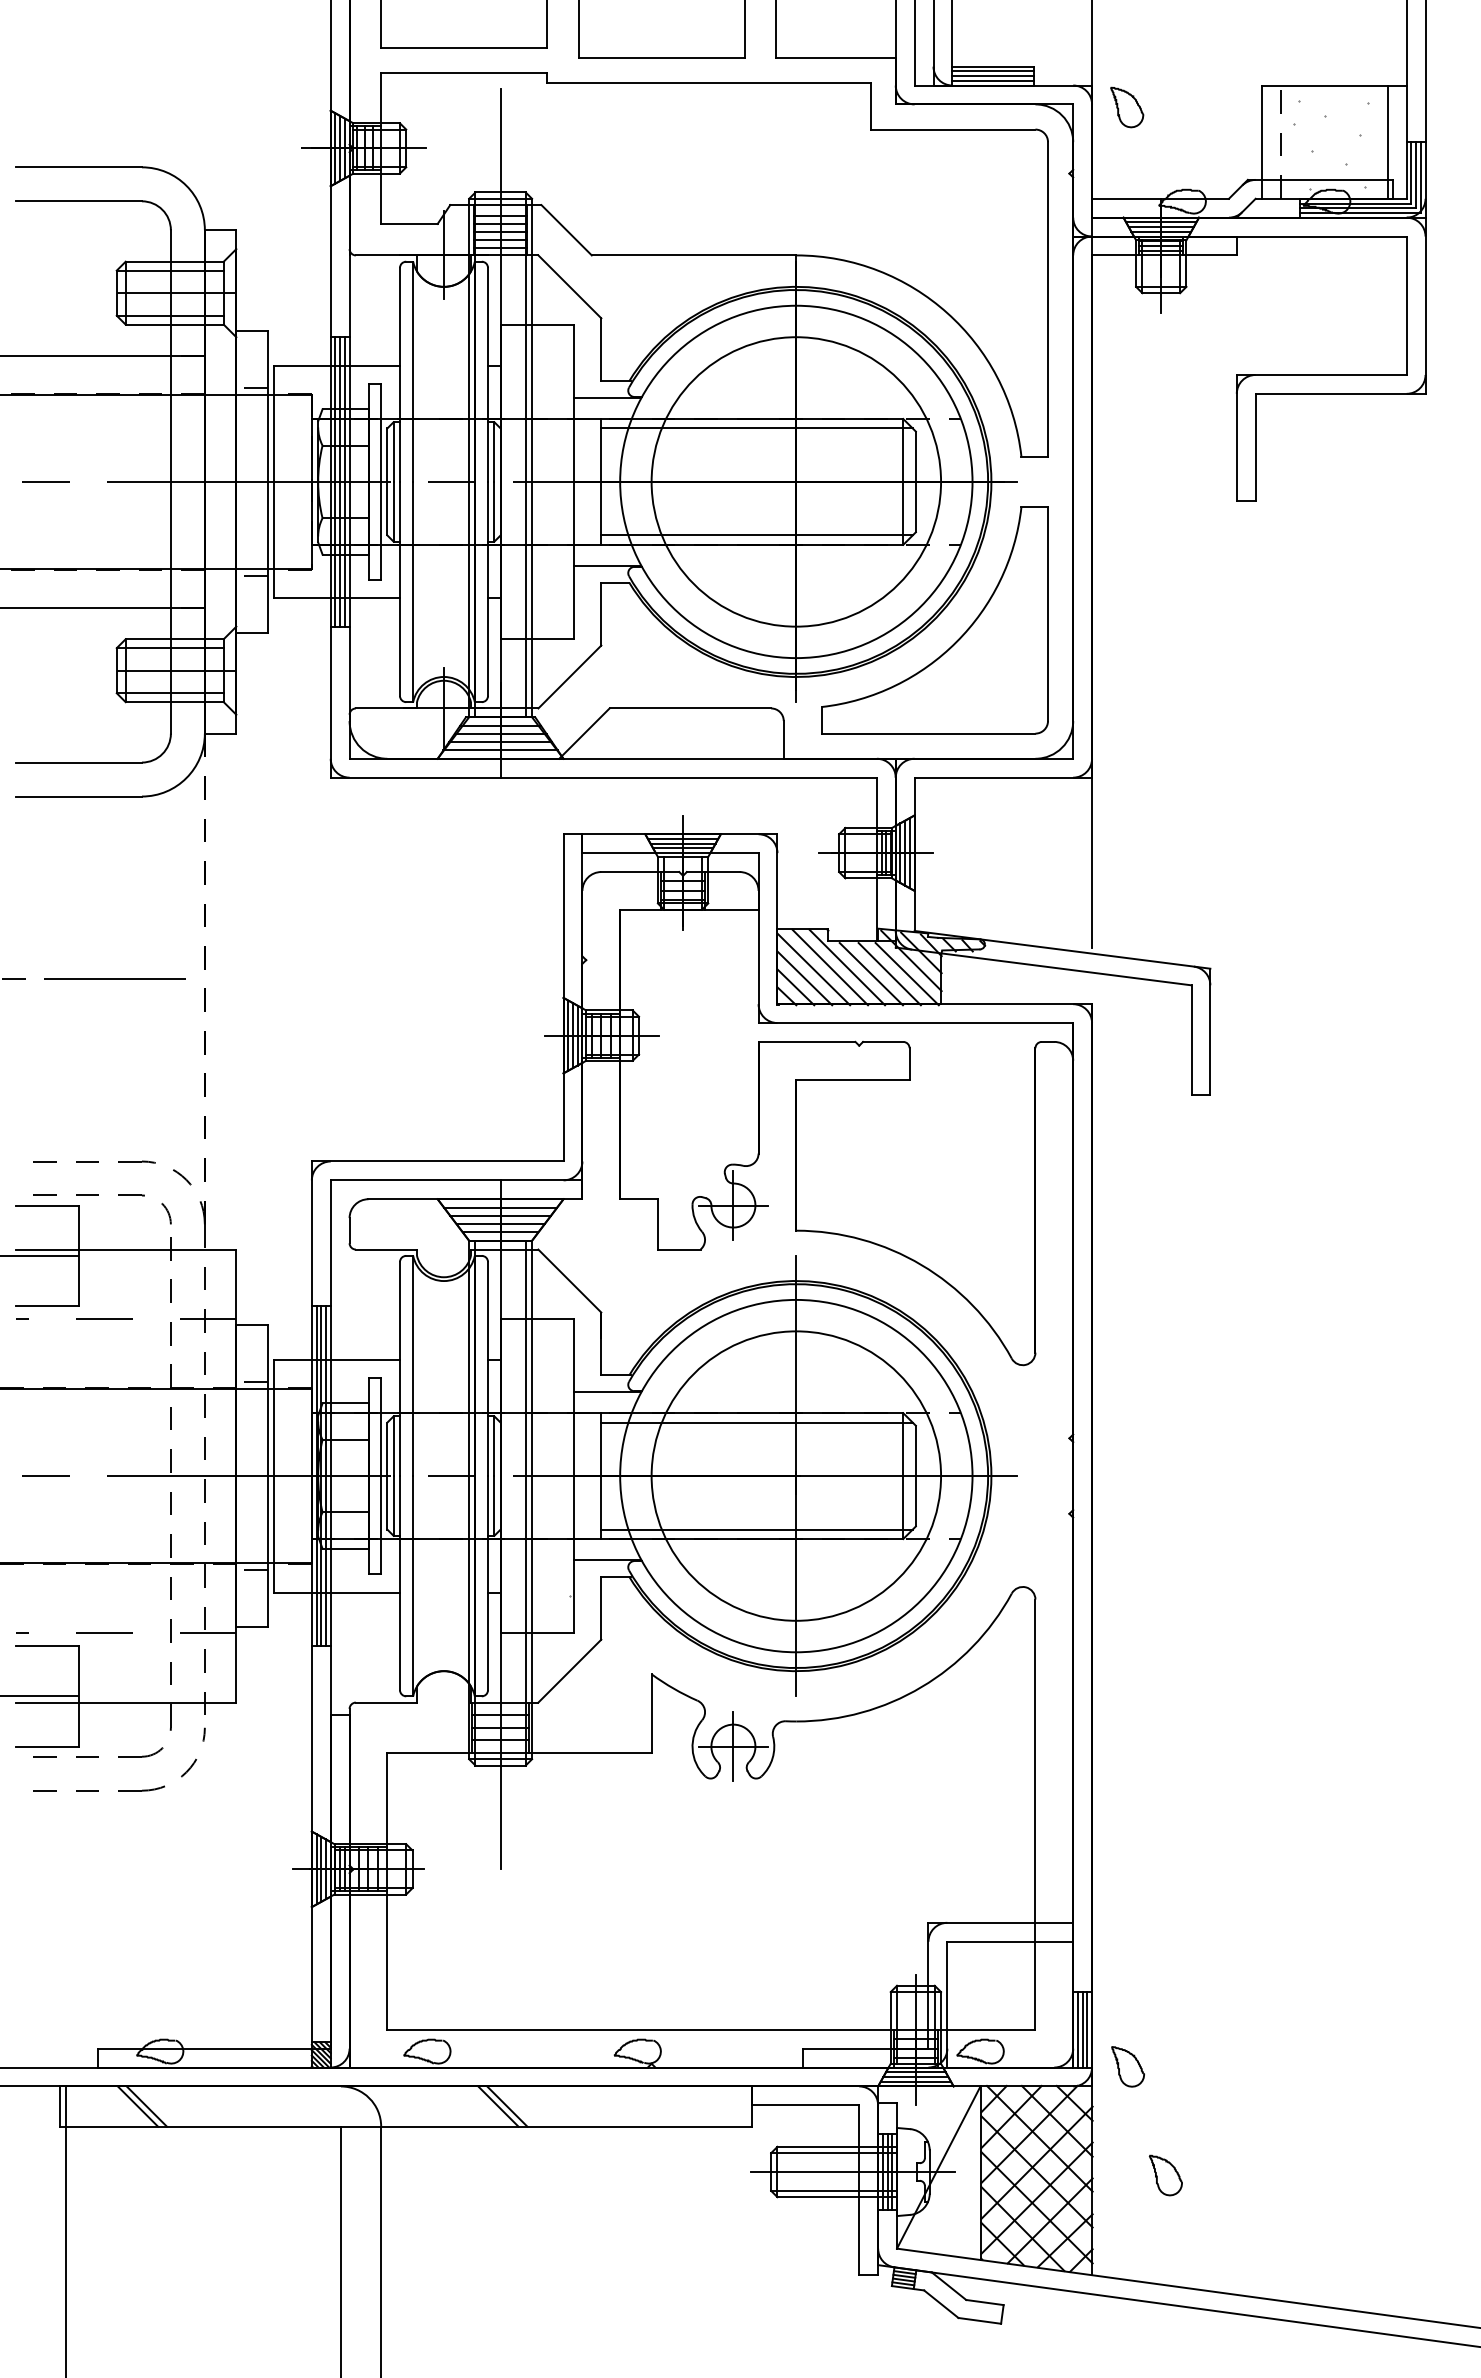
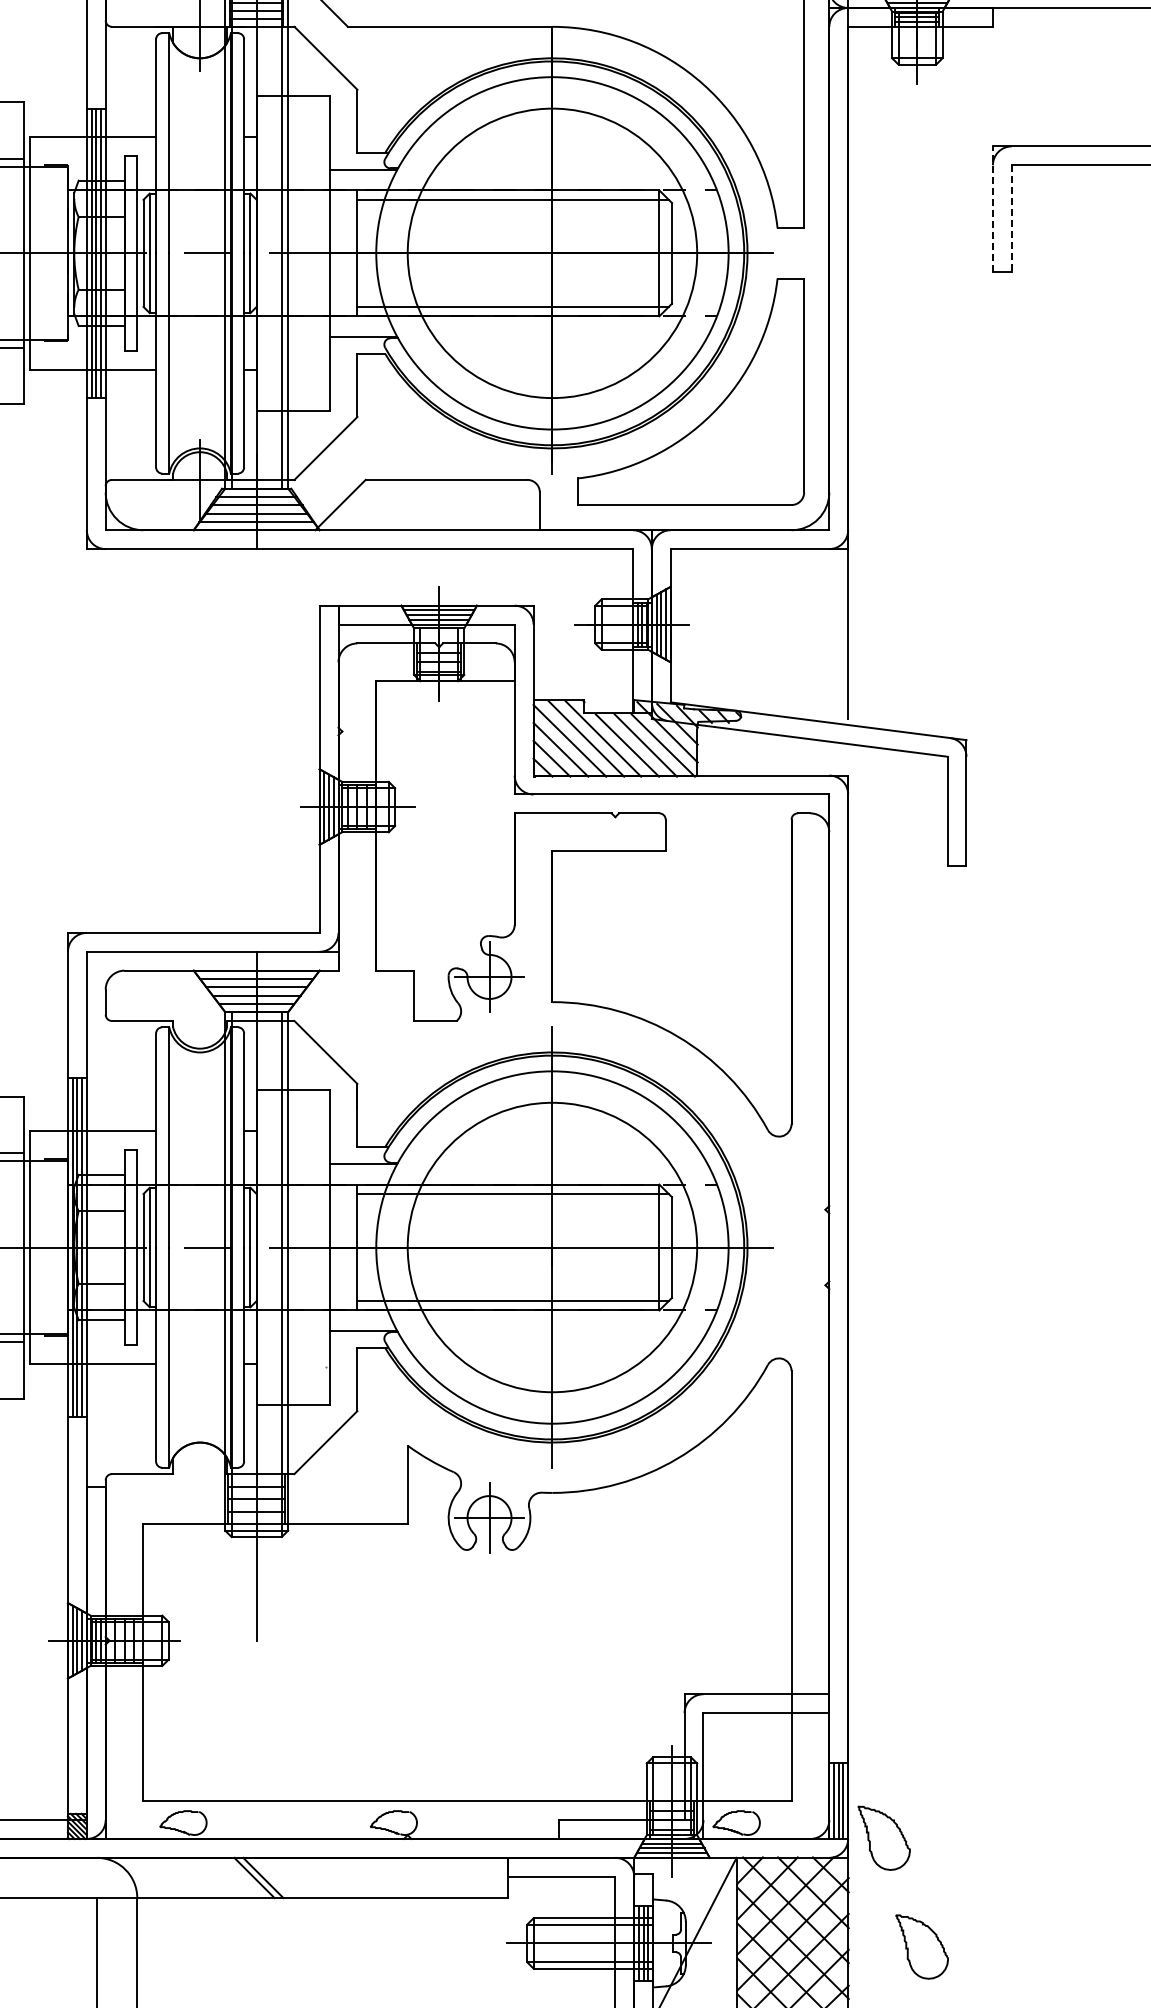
line: (1236, 437) -> (992, 208), solid -> dashed
line: (1255, 447) -> (1011, 218), solid -> dashed
part: (1127, 2066) -> (883, 1837), size x1.6
part: (1165, 2175) -> (921, 1946), size x1.6

